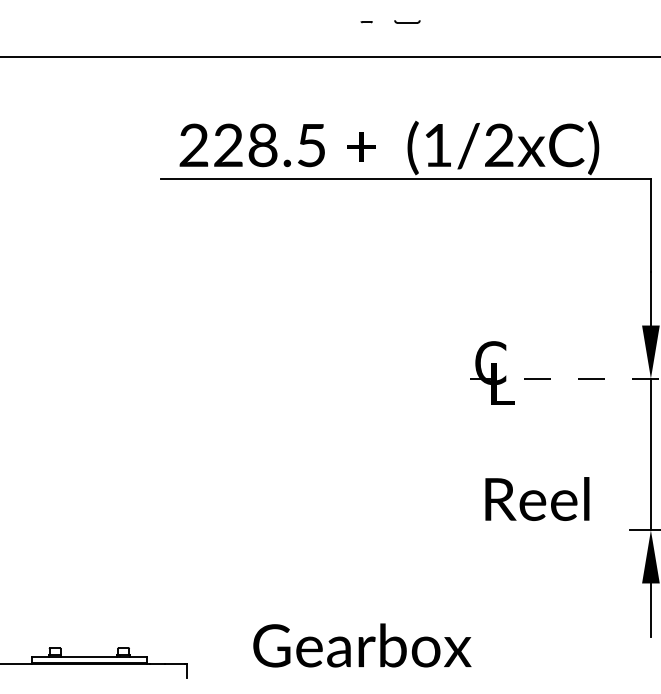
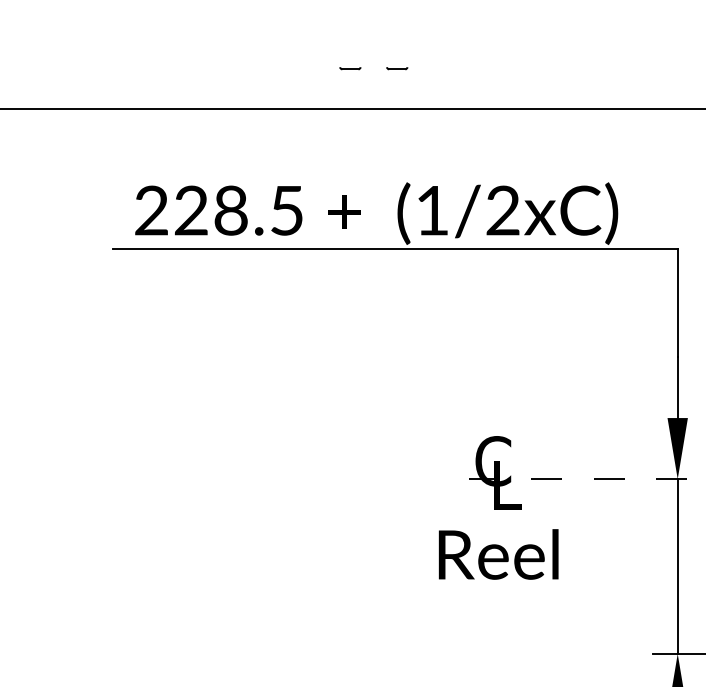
part: (366, 21) -> (350, 68), size x1.67
part: (406, 21) -> (396, 68), size x0.71
text: (537, 498) -> (498, 553), moved

